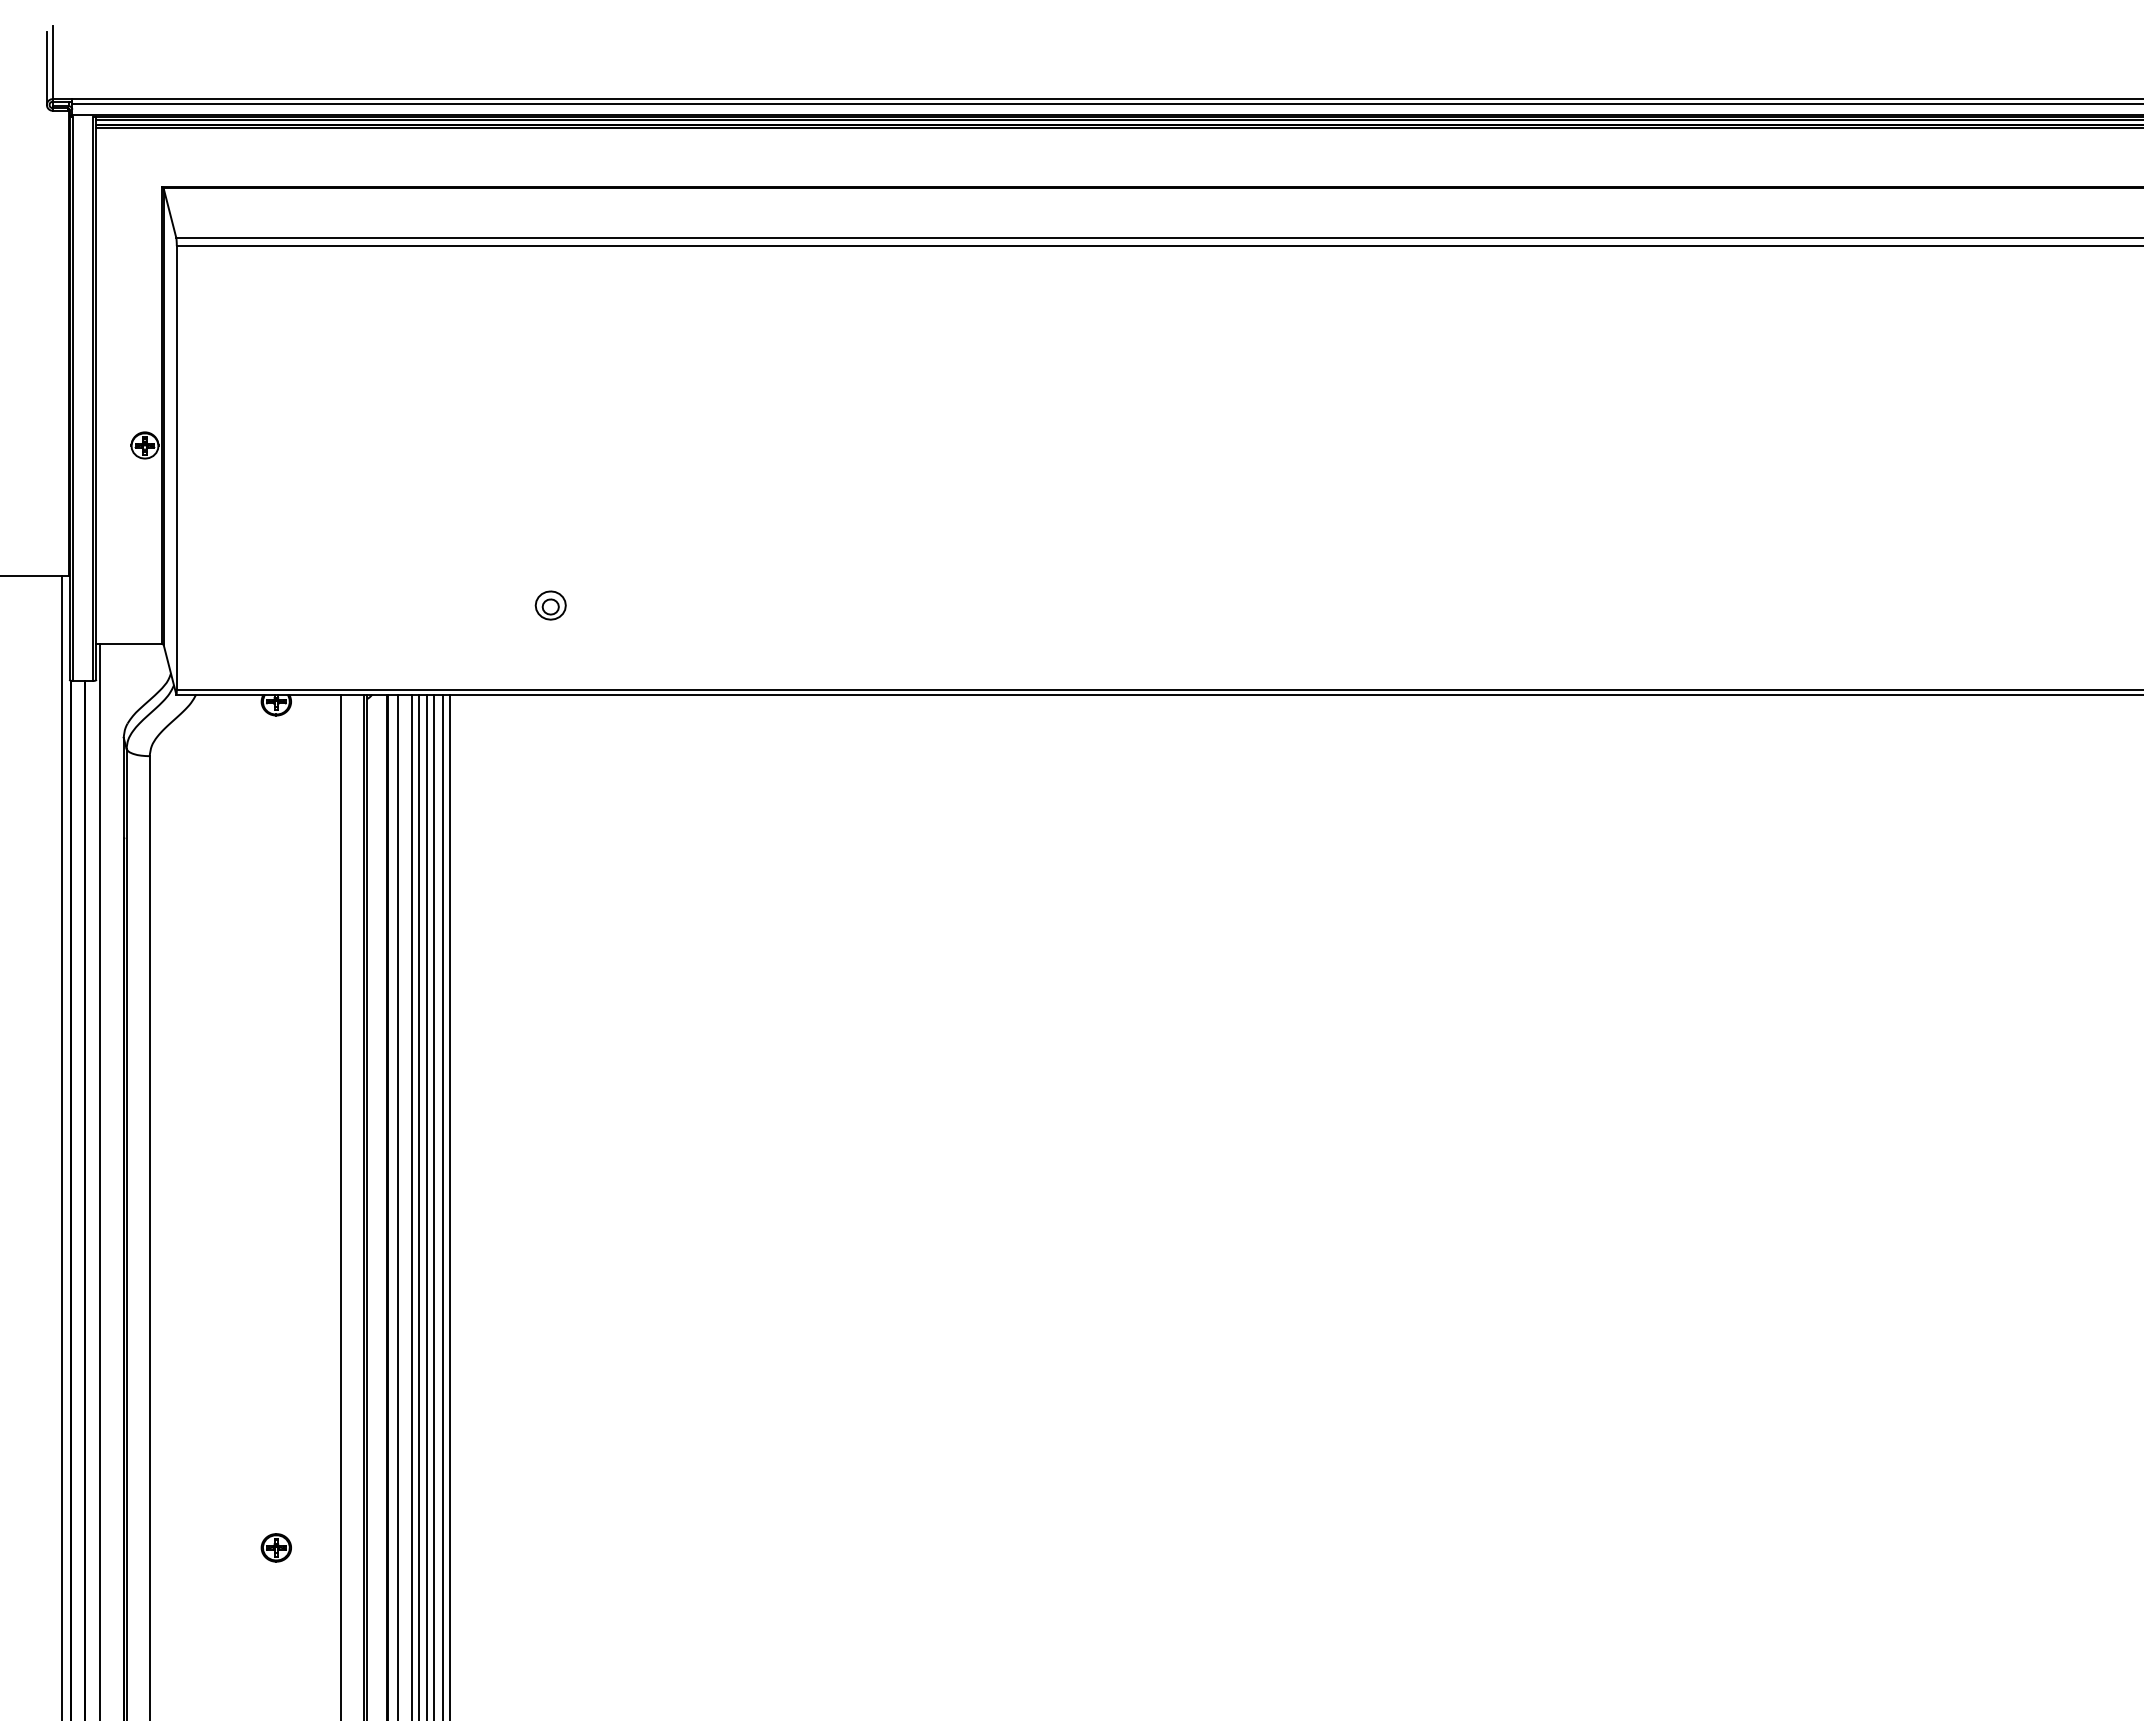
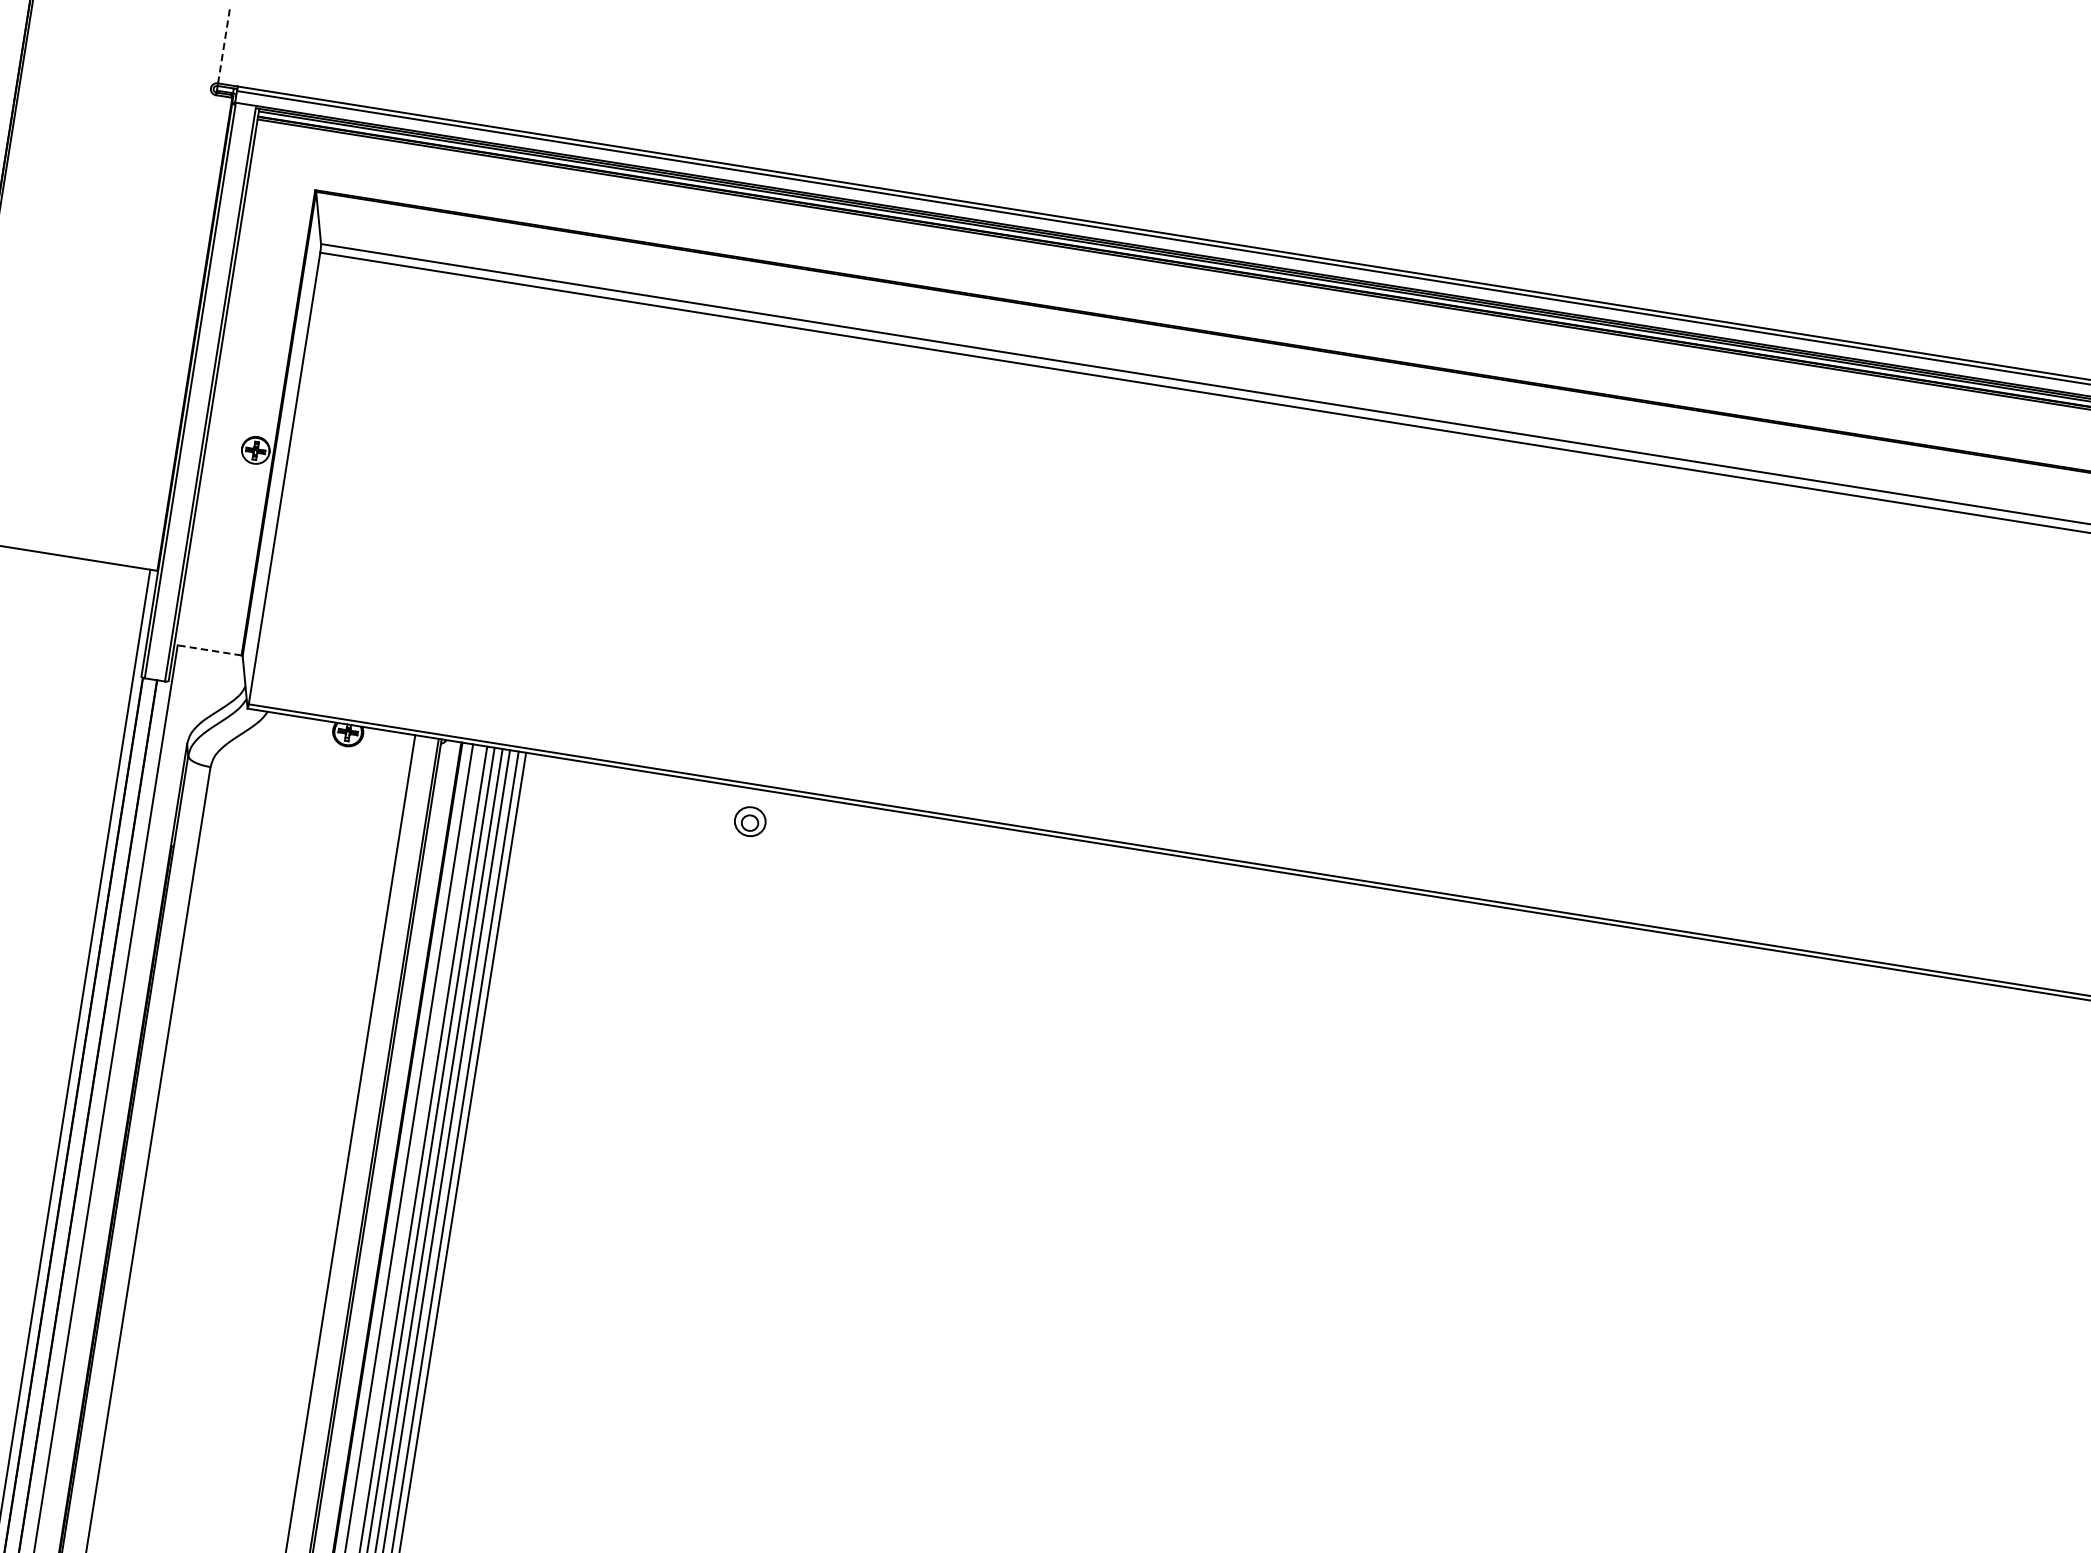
line: (53, 63) -> (224, 47), solid -> dashed
line: (46, 68) -> (216, 51), removed
part: (550, 605) -> (750, 821), moved
line: (128, 644) -> (207, 650), solid -> dashed

